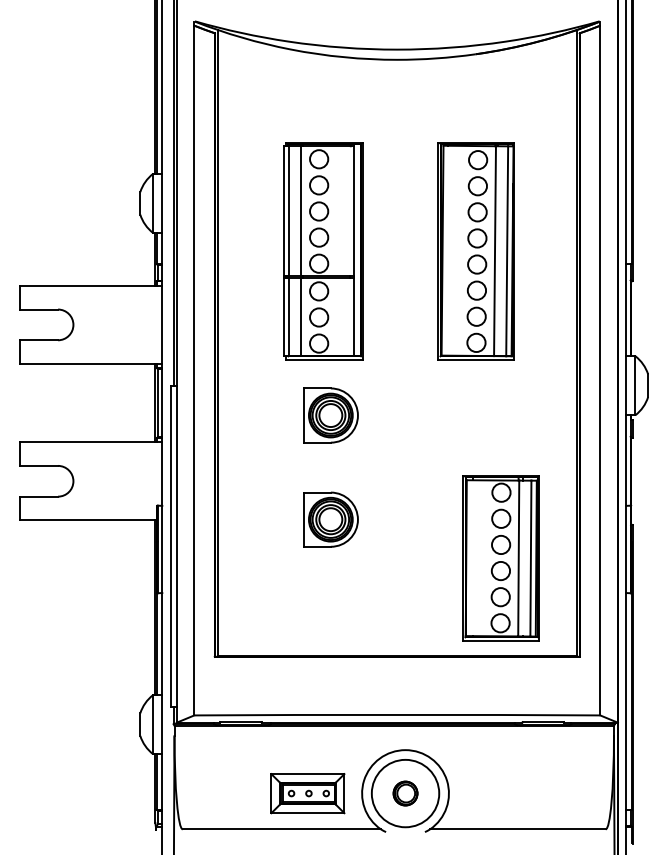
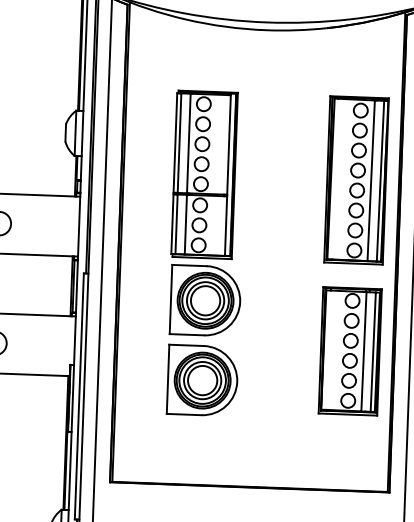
part: (475, 251) -> (356, 180), moved
part: (330, 415) -> (205, 300), size x1.67
part: (330, 519) -> (202, 380), size x1.67
part: (500, 558) -> (349, 351), moved

